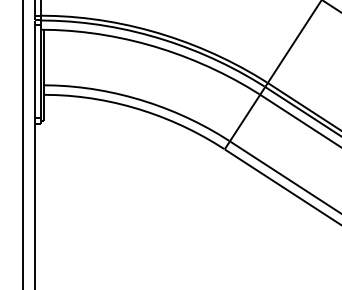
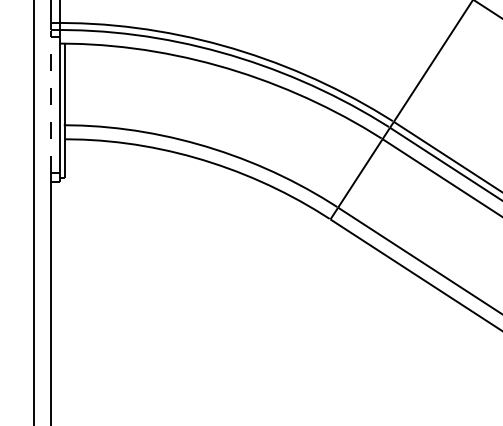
line: (34, 71) -> (50, 104), solid -> dashed

